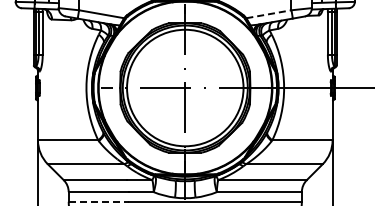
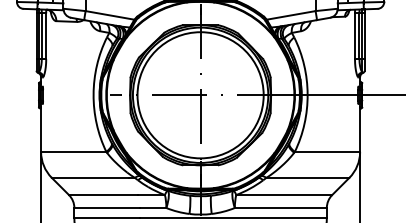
line: (268, 14) -> (290, 15), dashed -> solid
line: (99, 201) -> (107, 218), dashed -> solid

